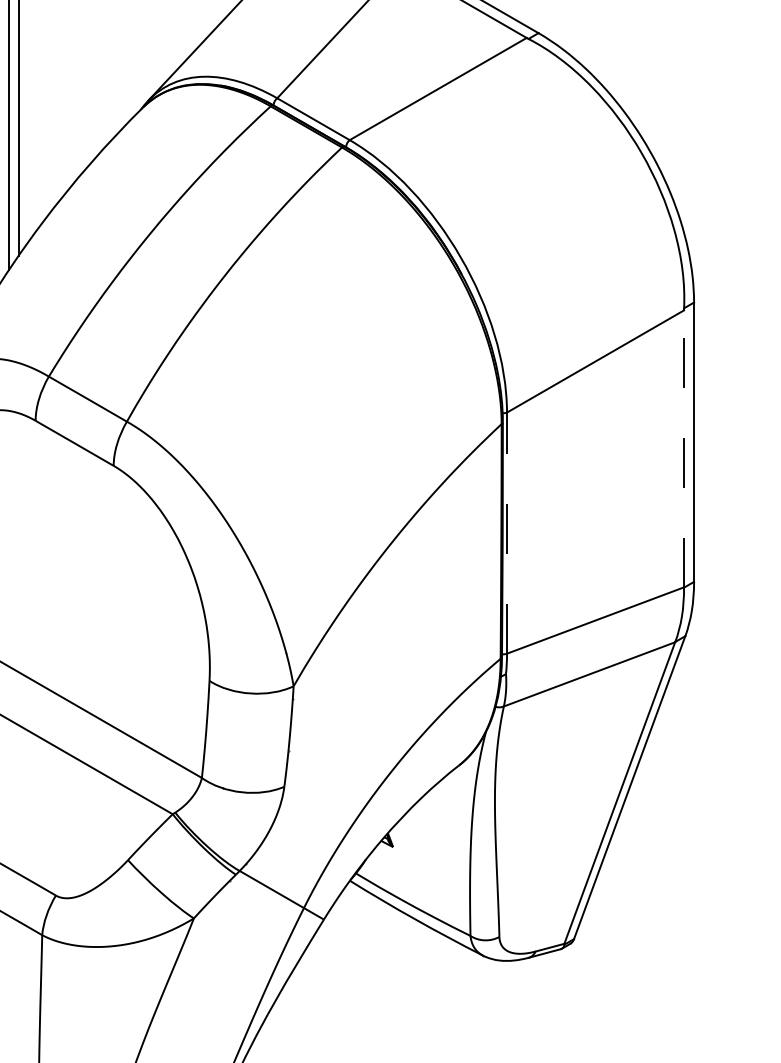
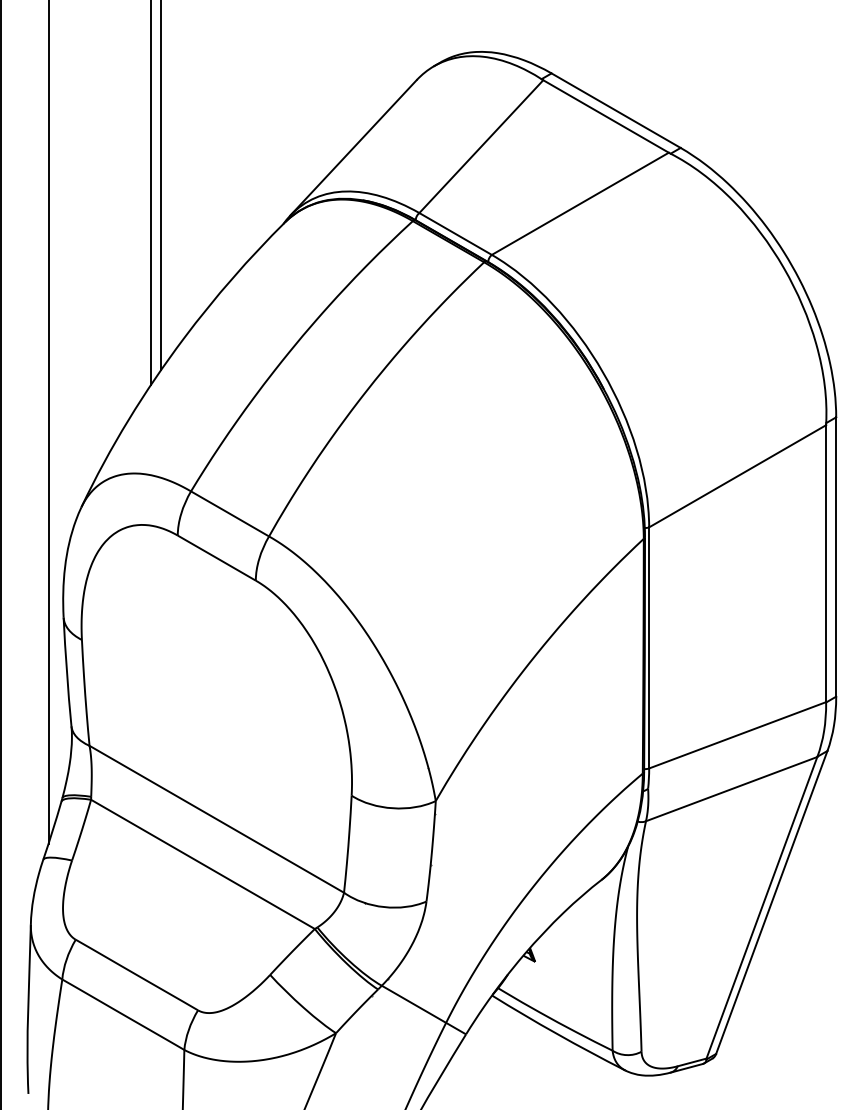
line: (684, 448) -> (826, 563), dashed -> solid
line: (507, 532) -> (649, 647), dashed -> solid

